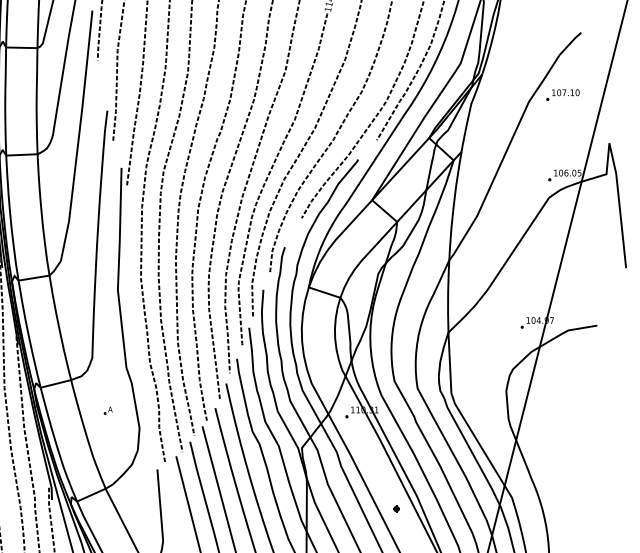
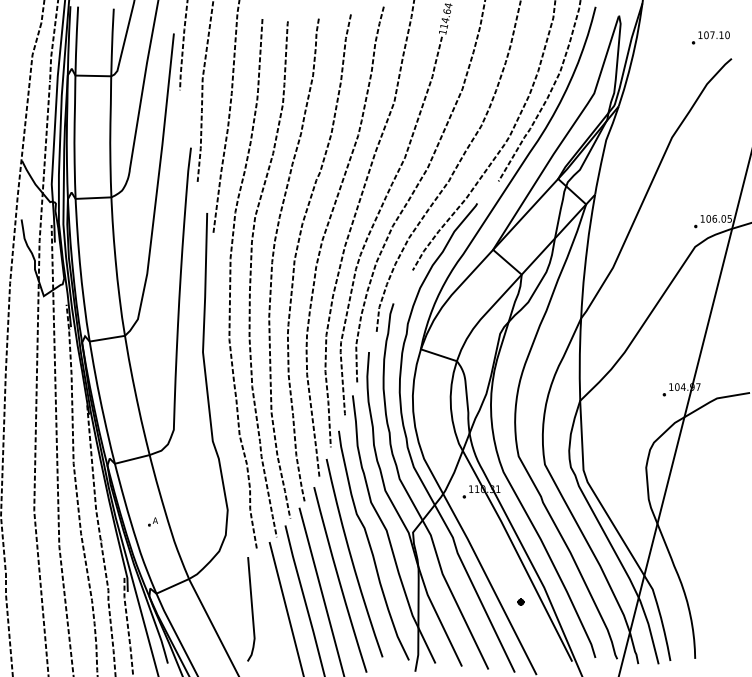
part: (562, 94) -> (710, 37), moved
part: (107, 410) -> (152, 521), moved

